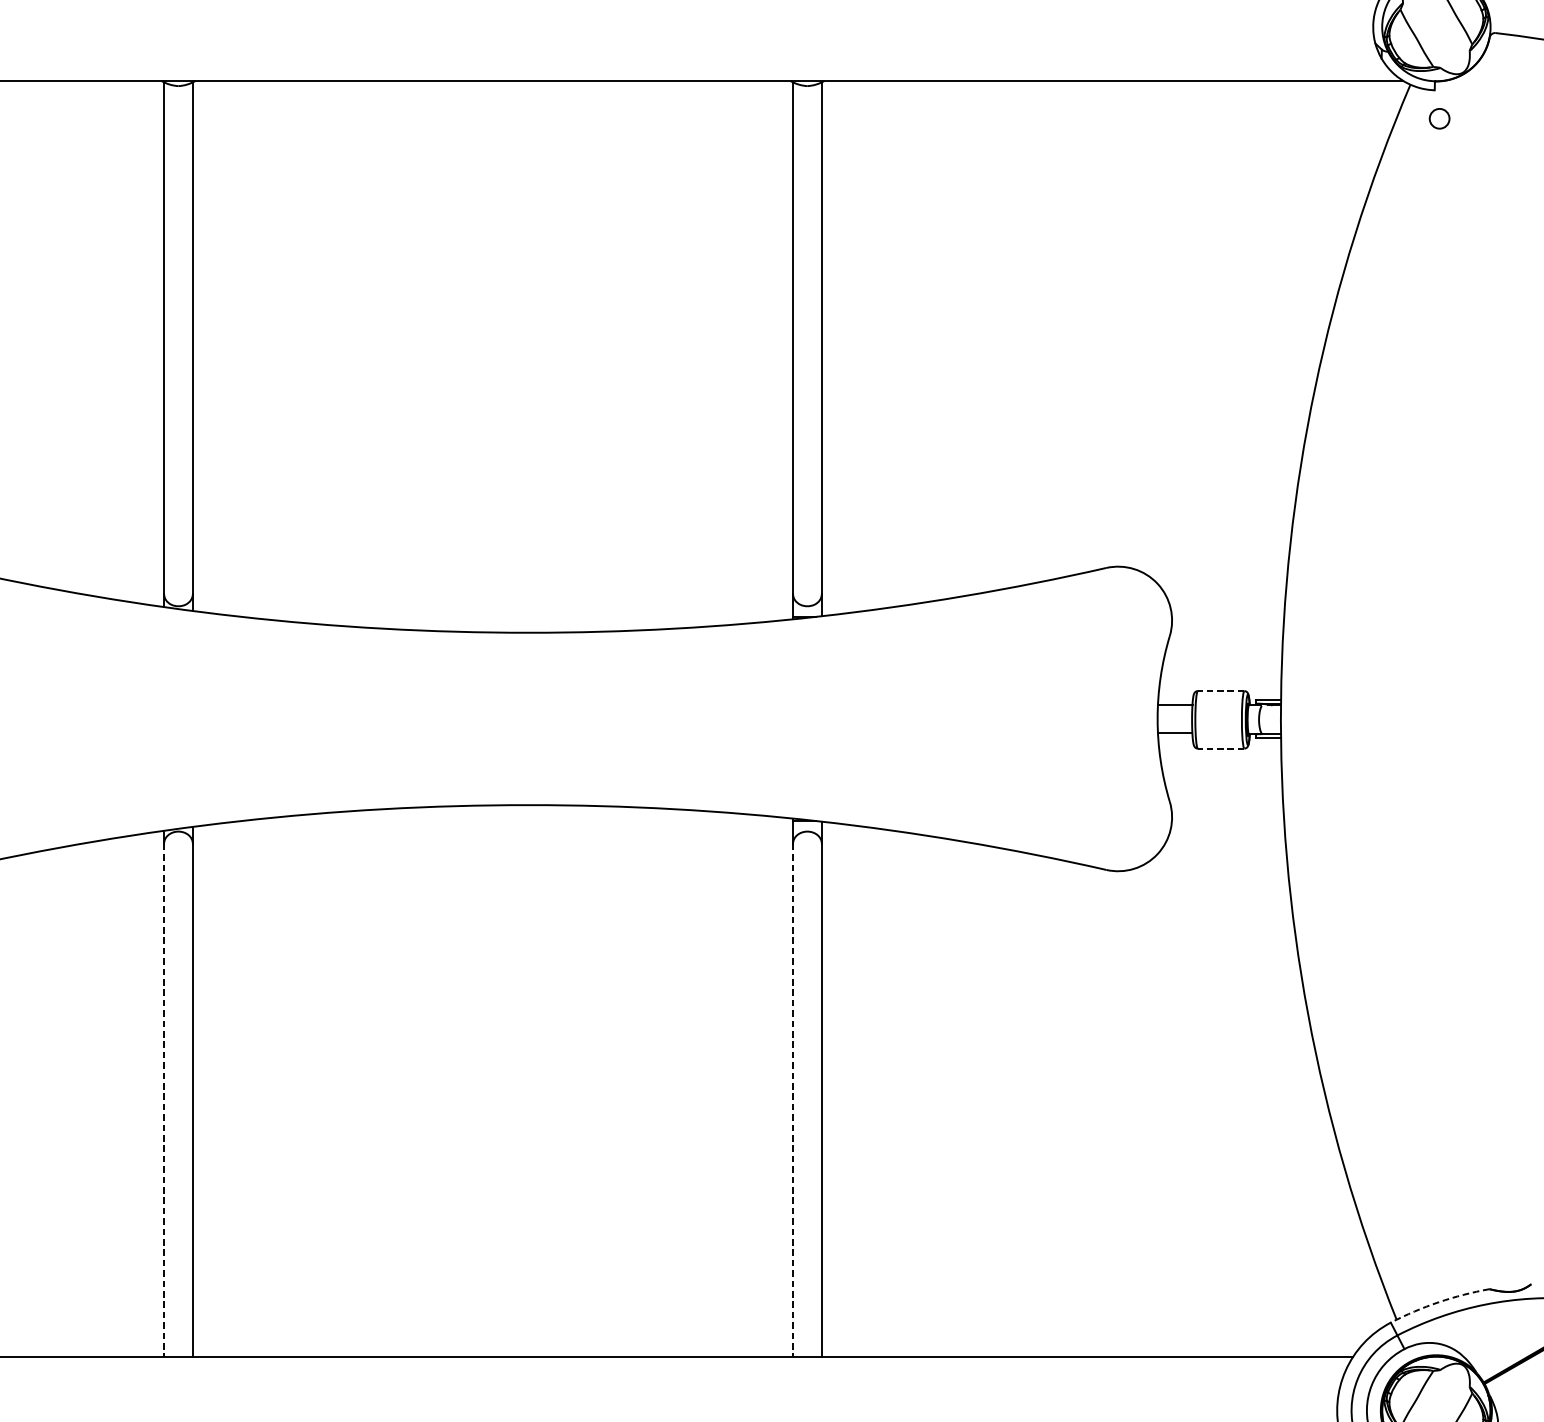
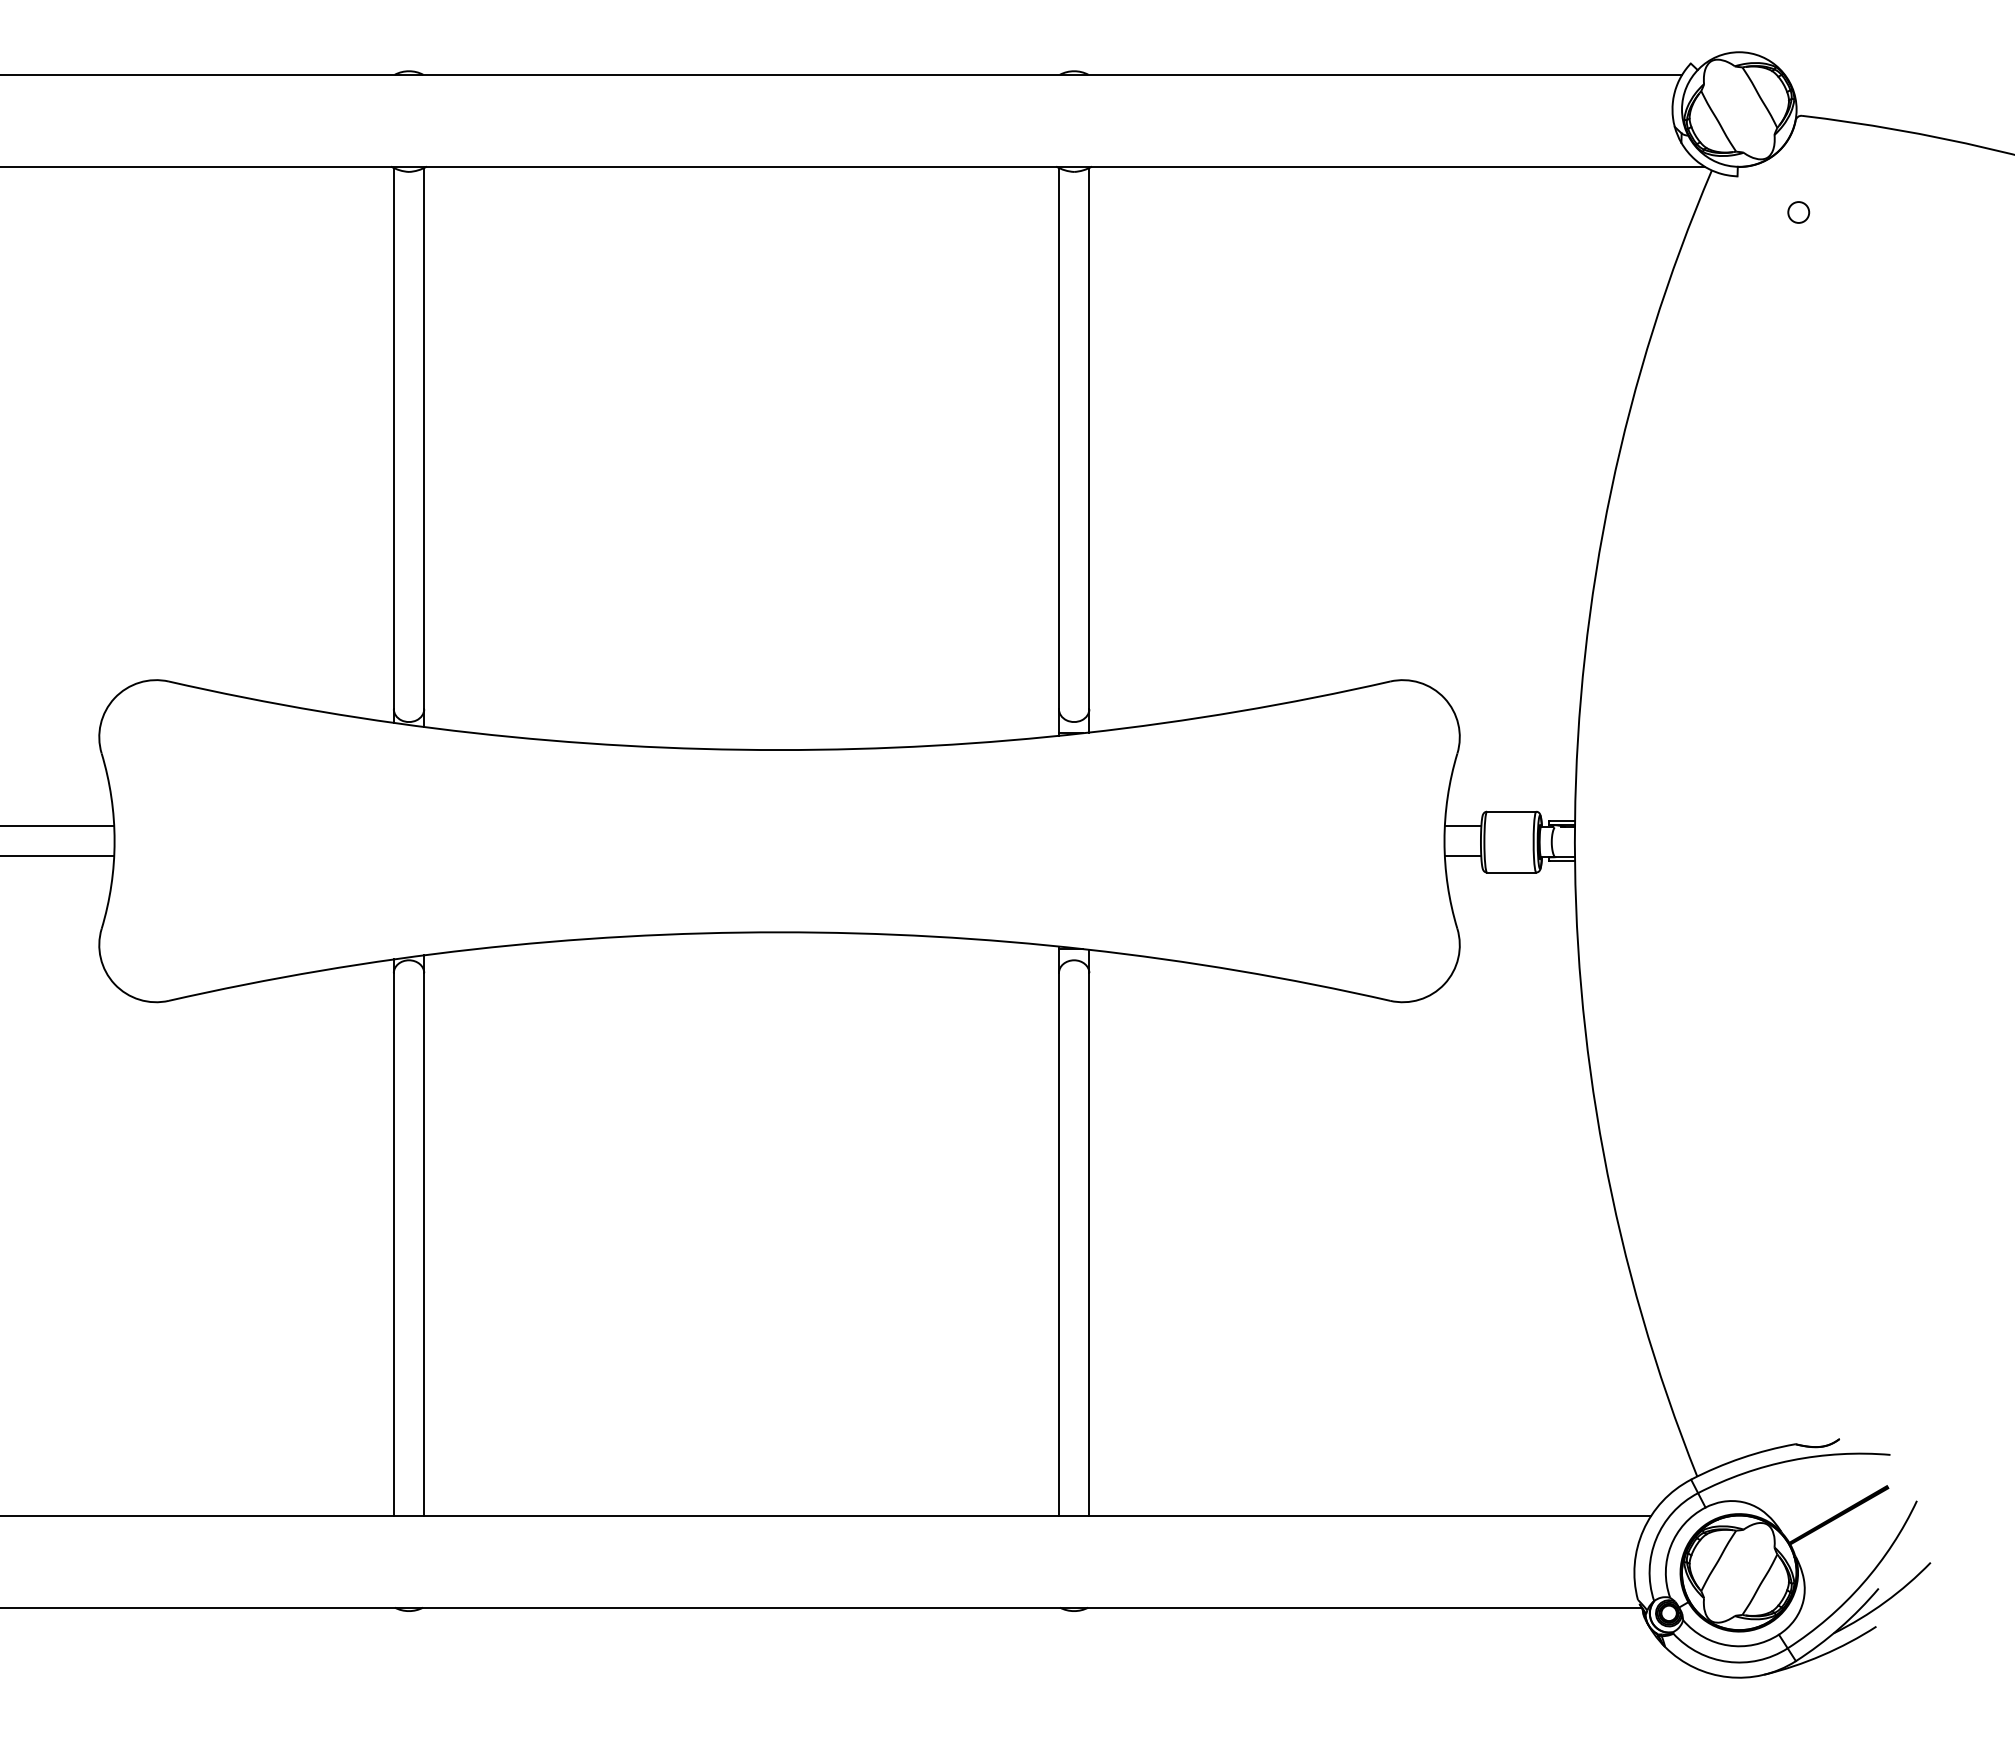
circle: (1439, 118) -> (1798, 212), moved
line: (1220, 690) -> (1511, 811), dashed -> solid
line: (1220, 748) -> (1511, 872), dashed -> solid
line: (163, 1100) -> (393, 1244), dashed -> solid
line: (792, 1100) -> (1058, 1244), dashed -> solid
arc: (1438, 1302) -> (1741, 1458), dashed -> solid

